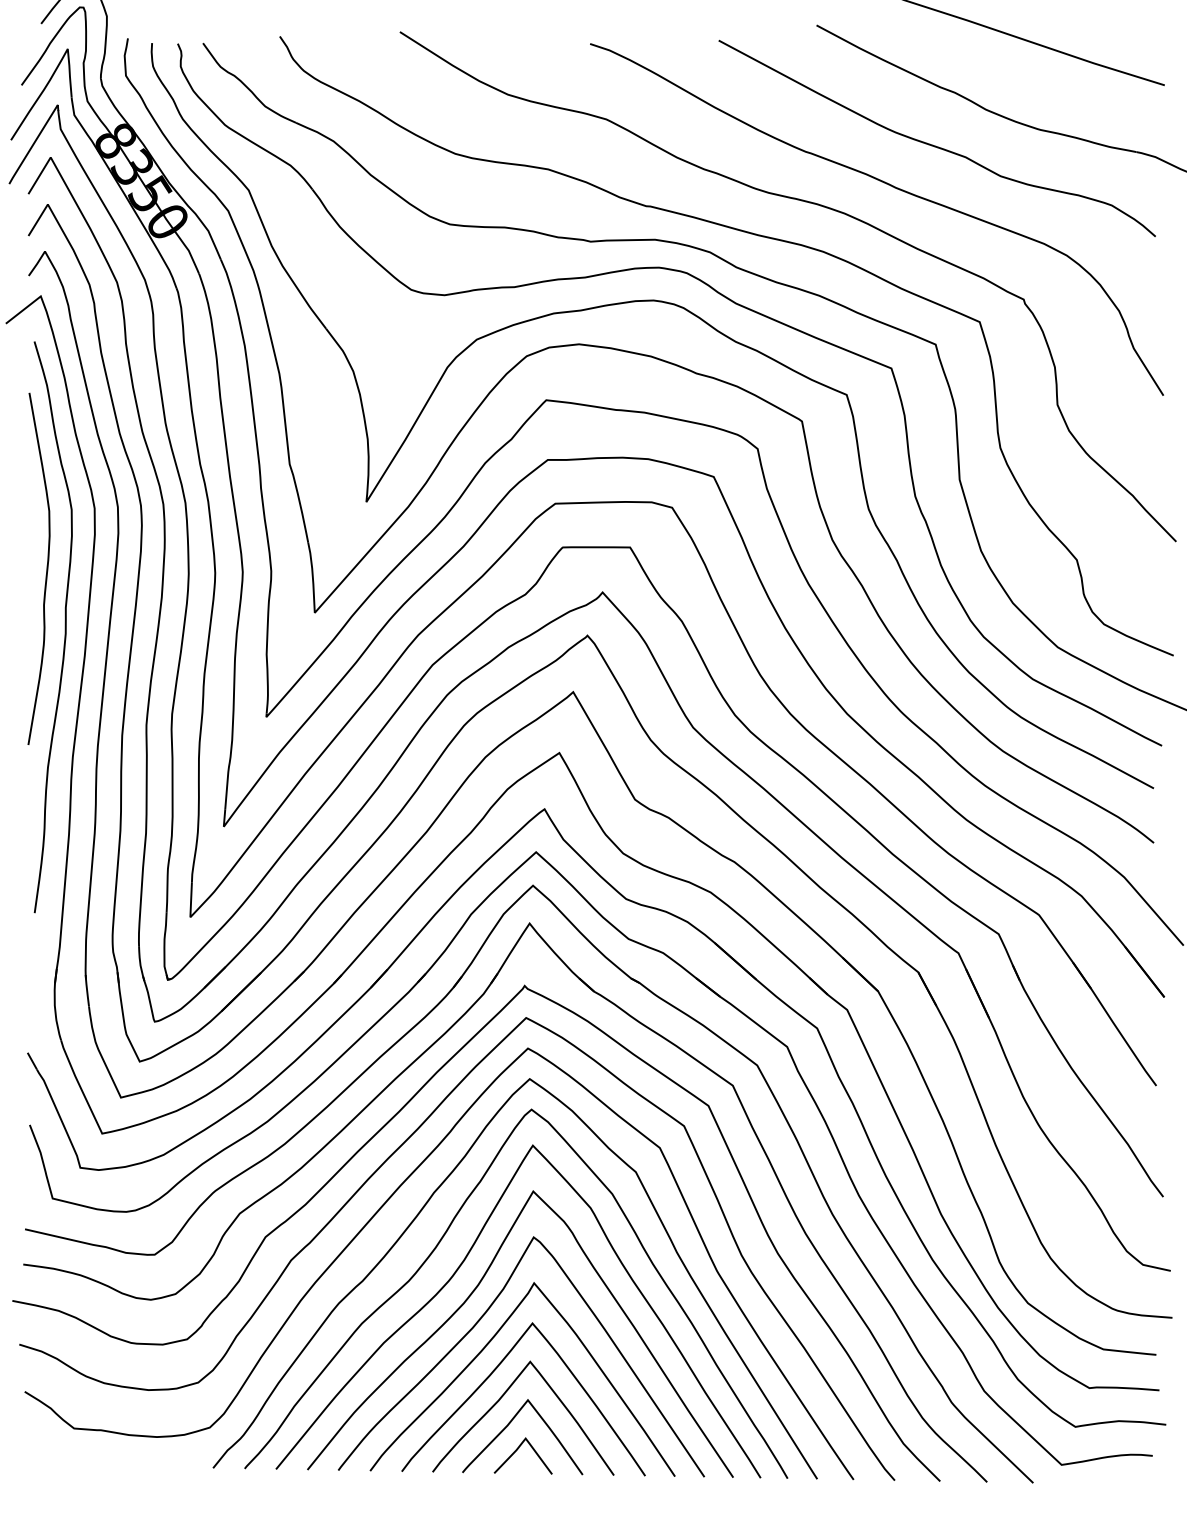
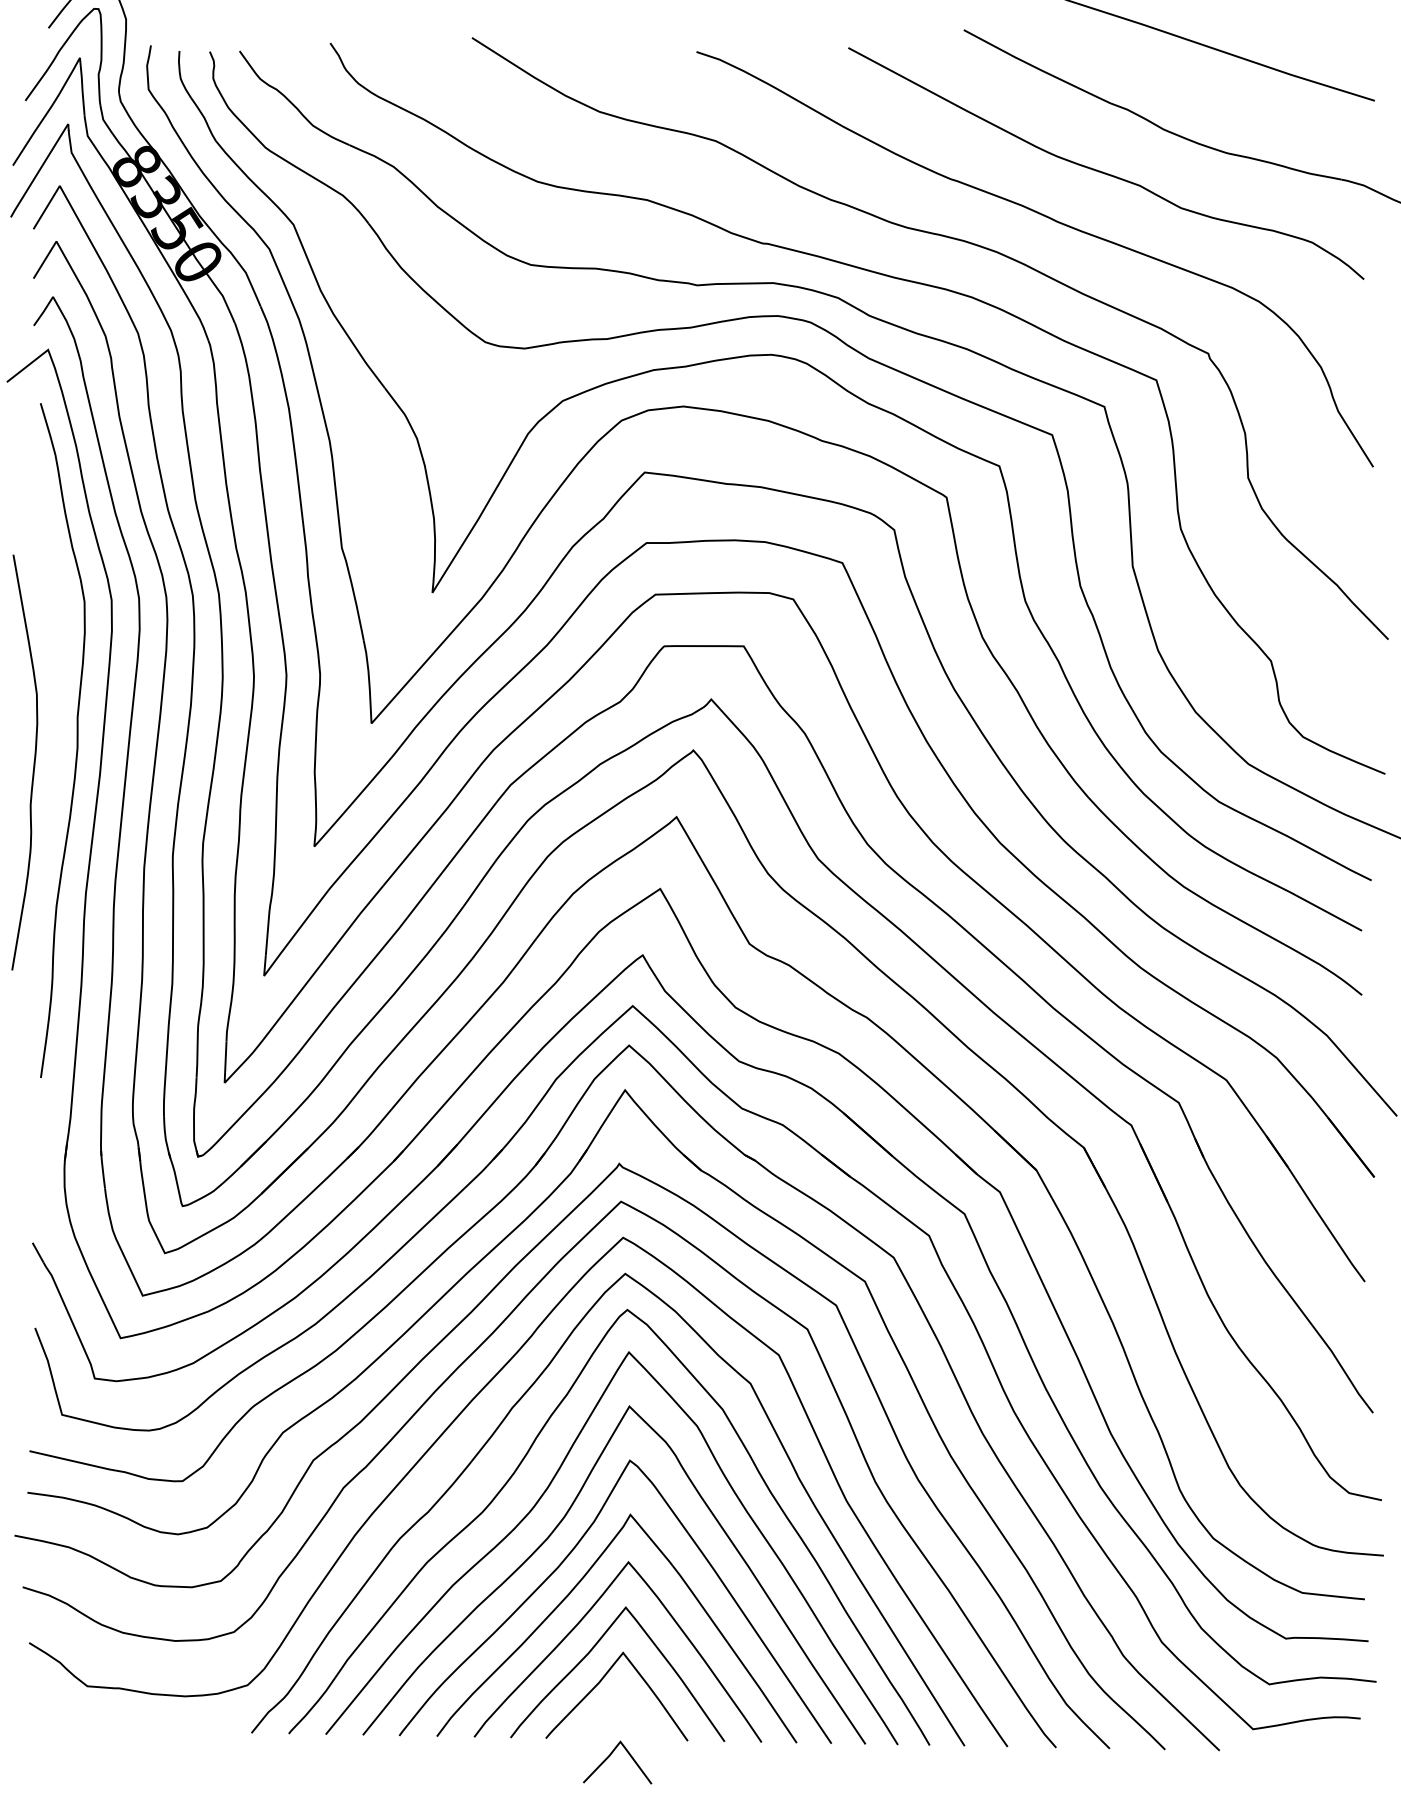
curve: (46, 568) -> (33, 762), moved
curve: (517, 1450) -> (610, 1755), moved

